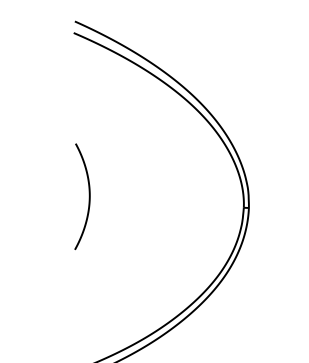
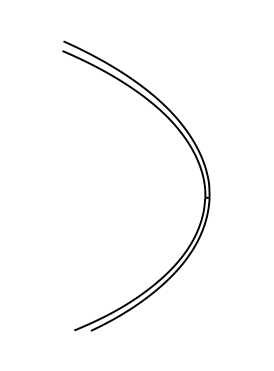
curve: (89, 196) -> (75, 188), removed

